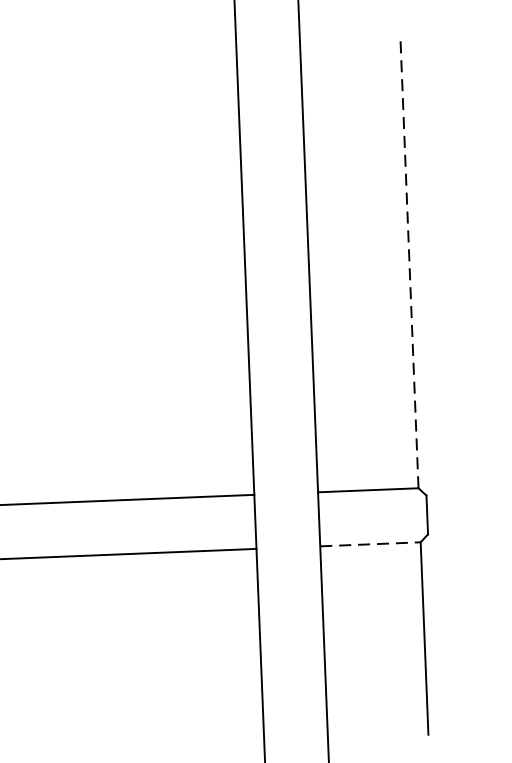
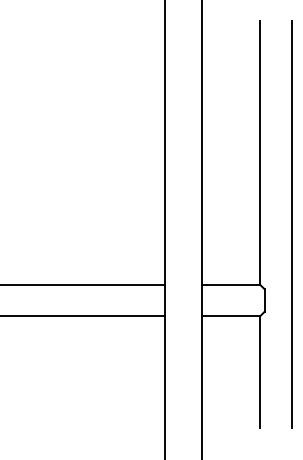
line: (409, 260) -> (260, 152), dashed -> solid
line: (468, 382) -> (291, 224), added
line: (371, 544) -> (231, 316), dashed -> solid

